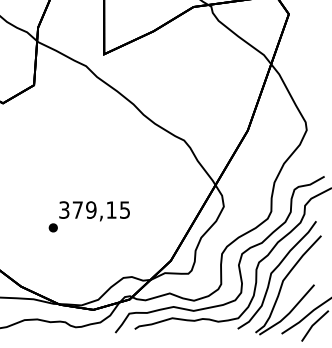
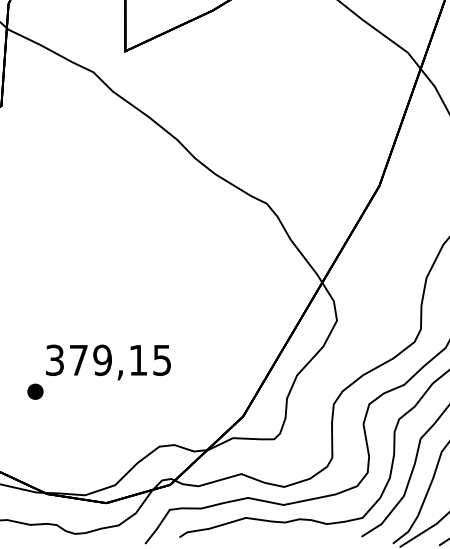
text: (88, 216) -> (97, 371), moved

